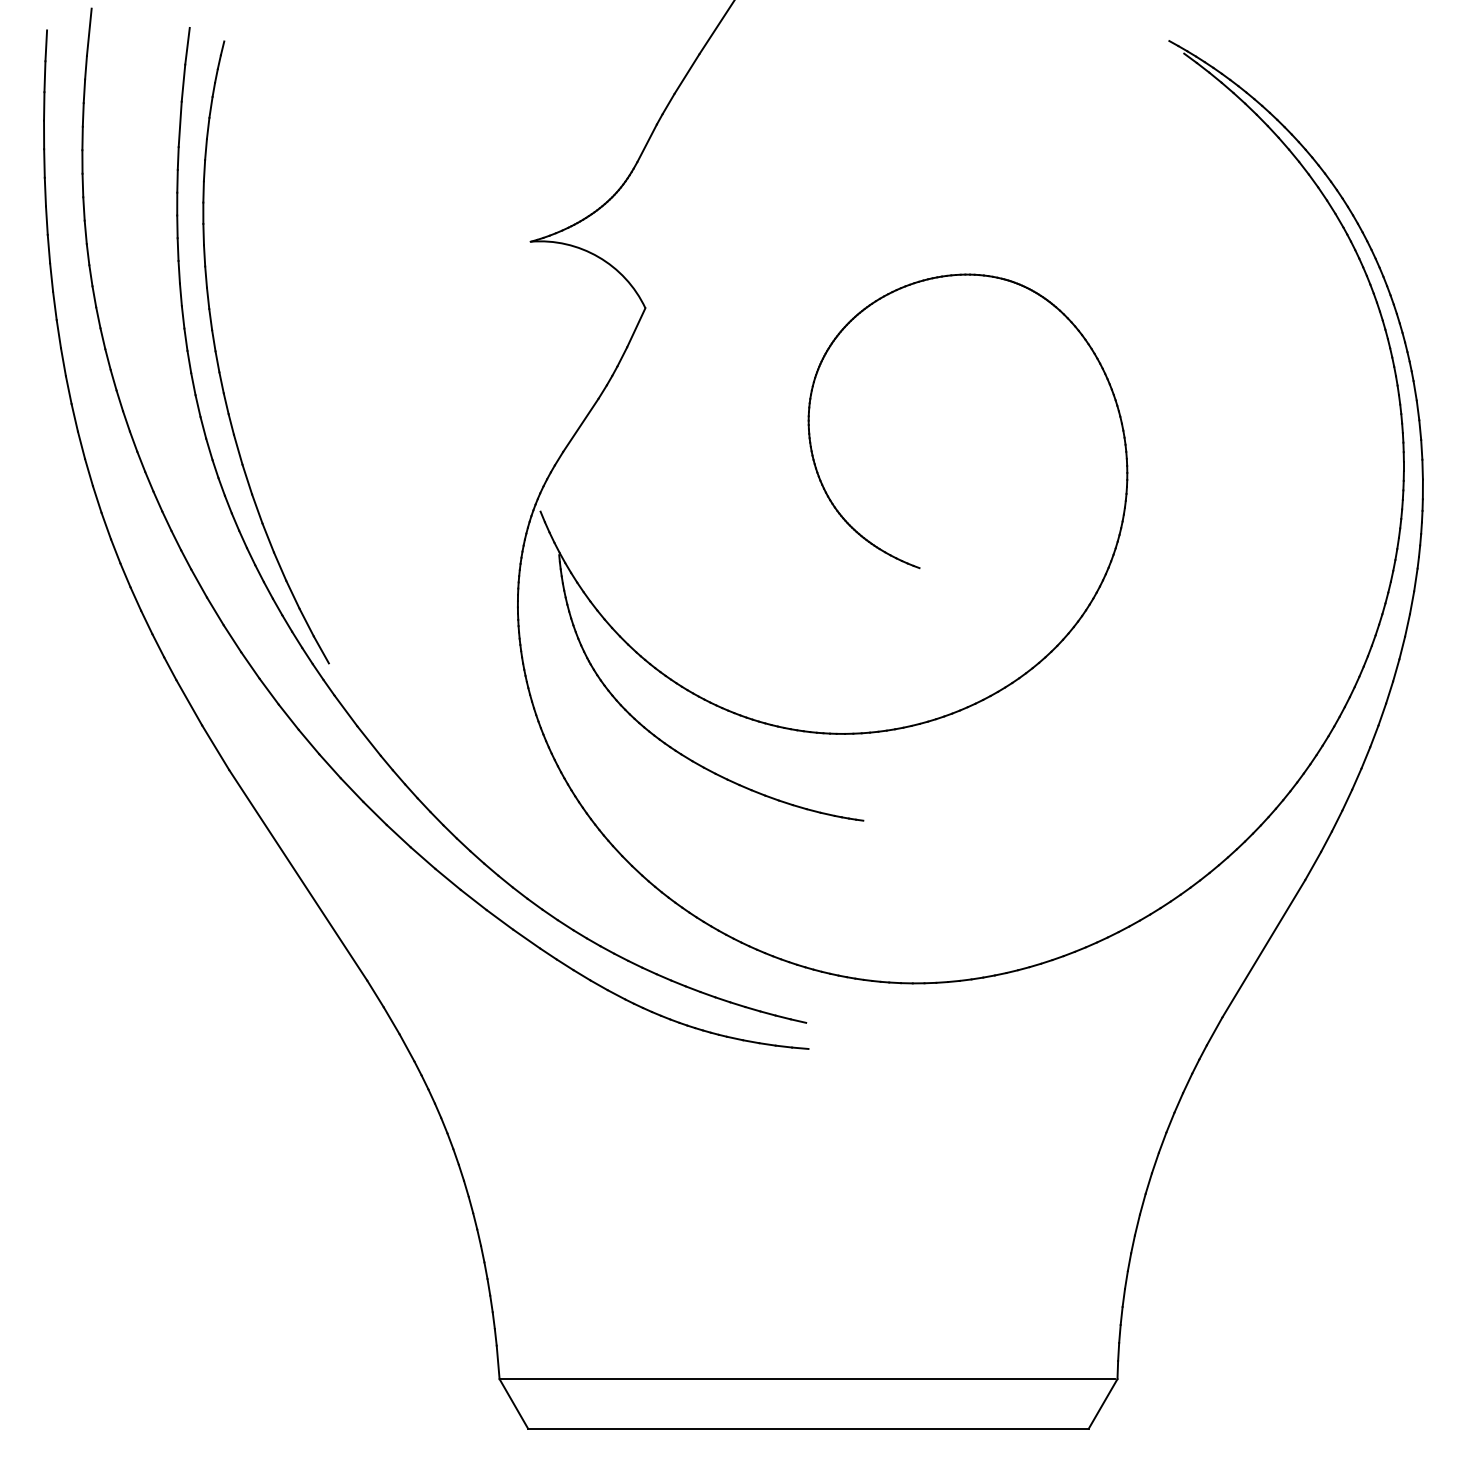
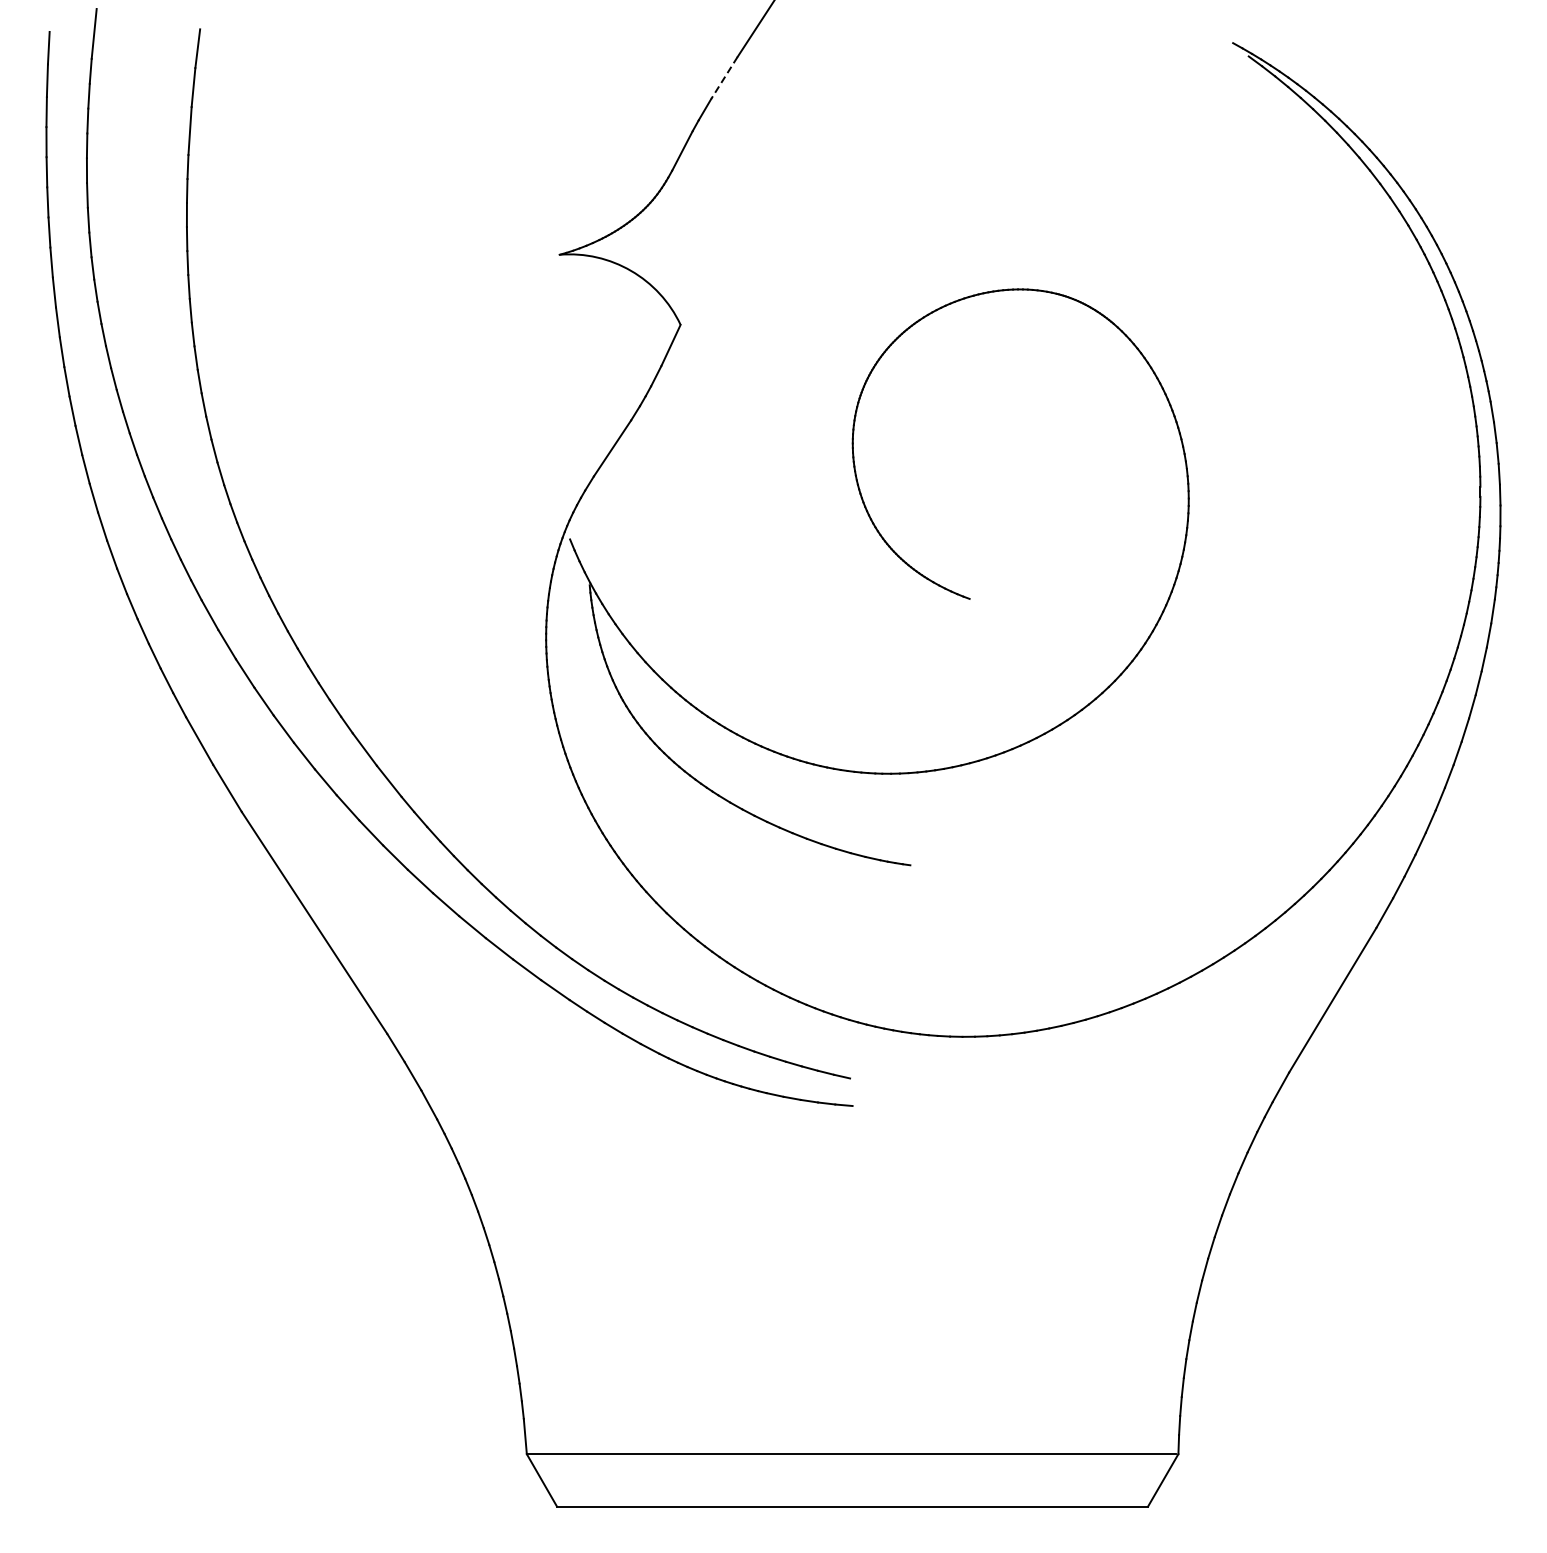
line: (686, 74) -> (723, 78), solid -> dashed
part: (218, 360) -> (230, 380), removed

